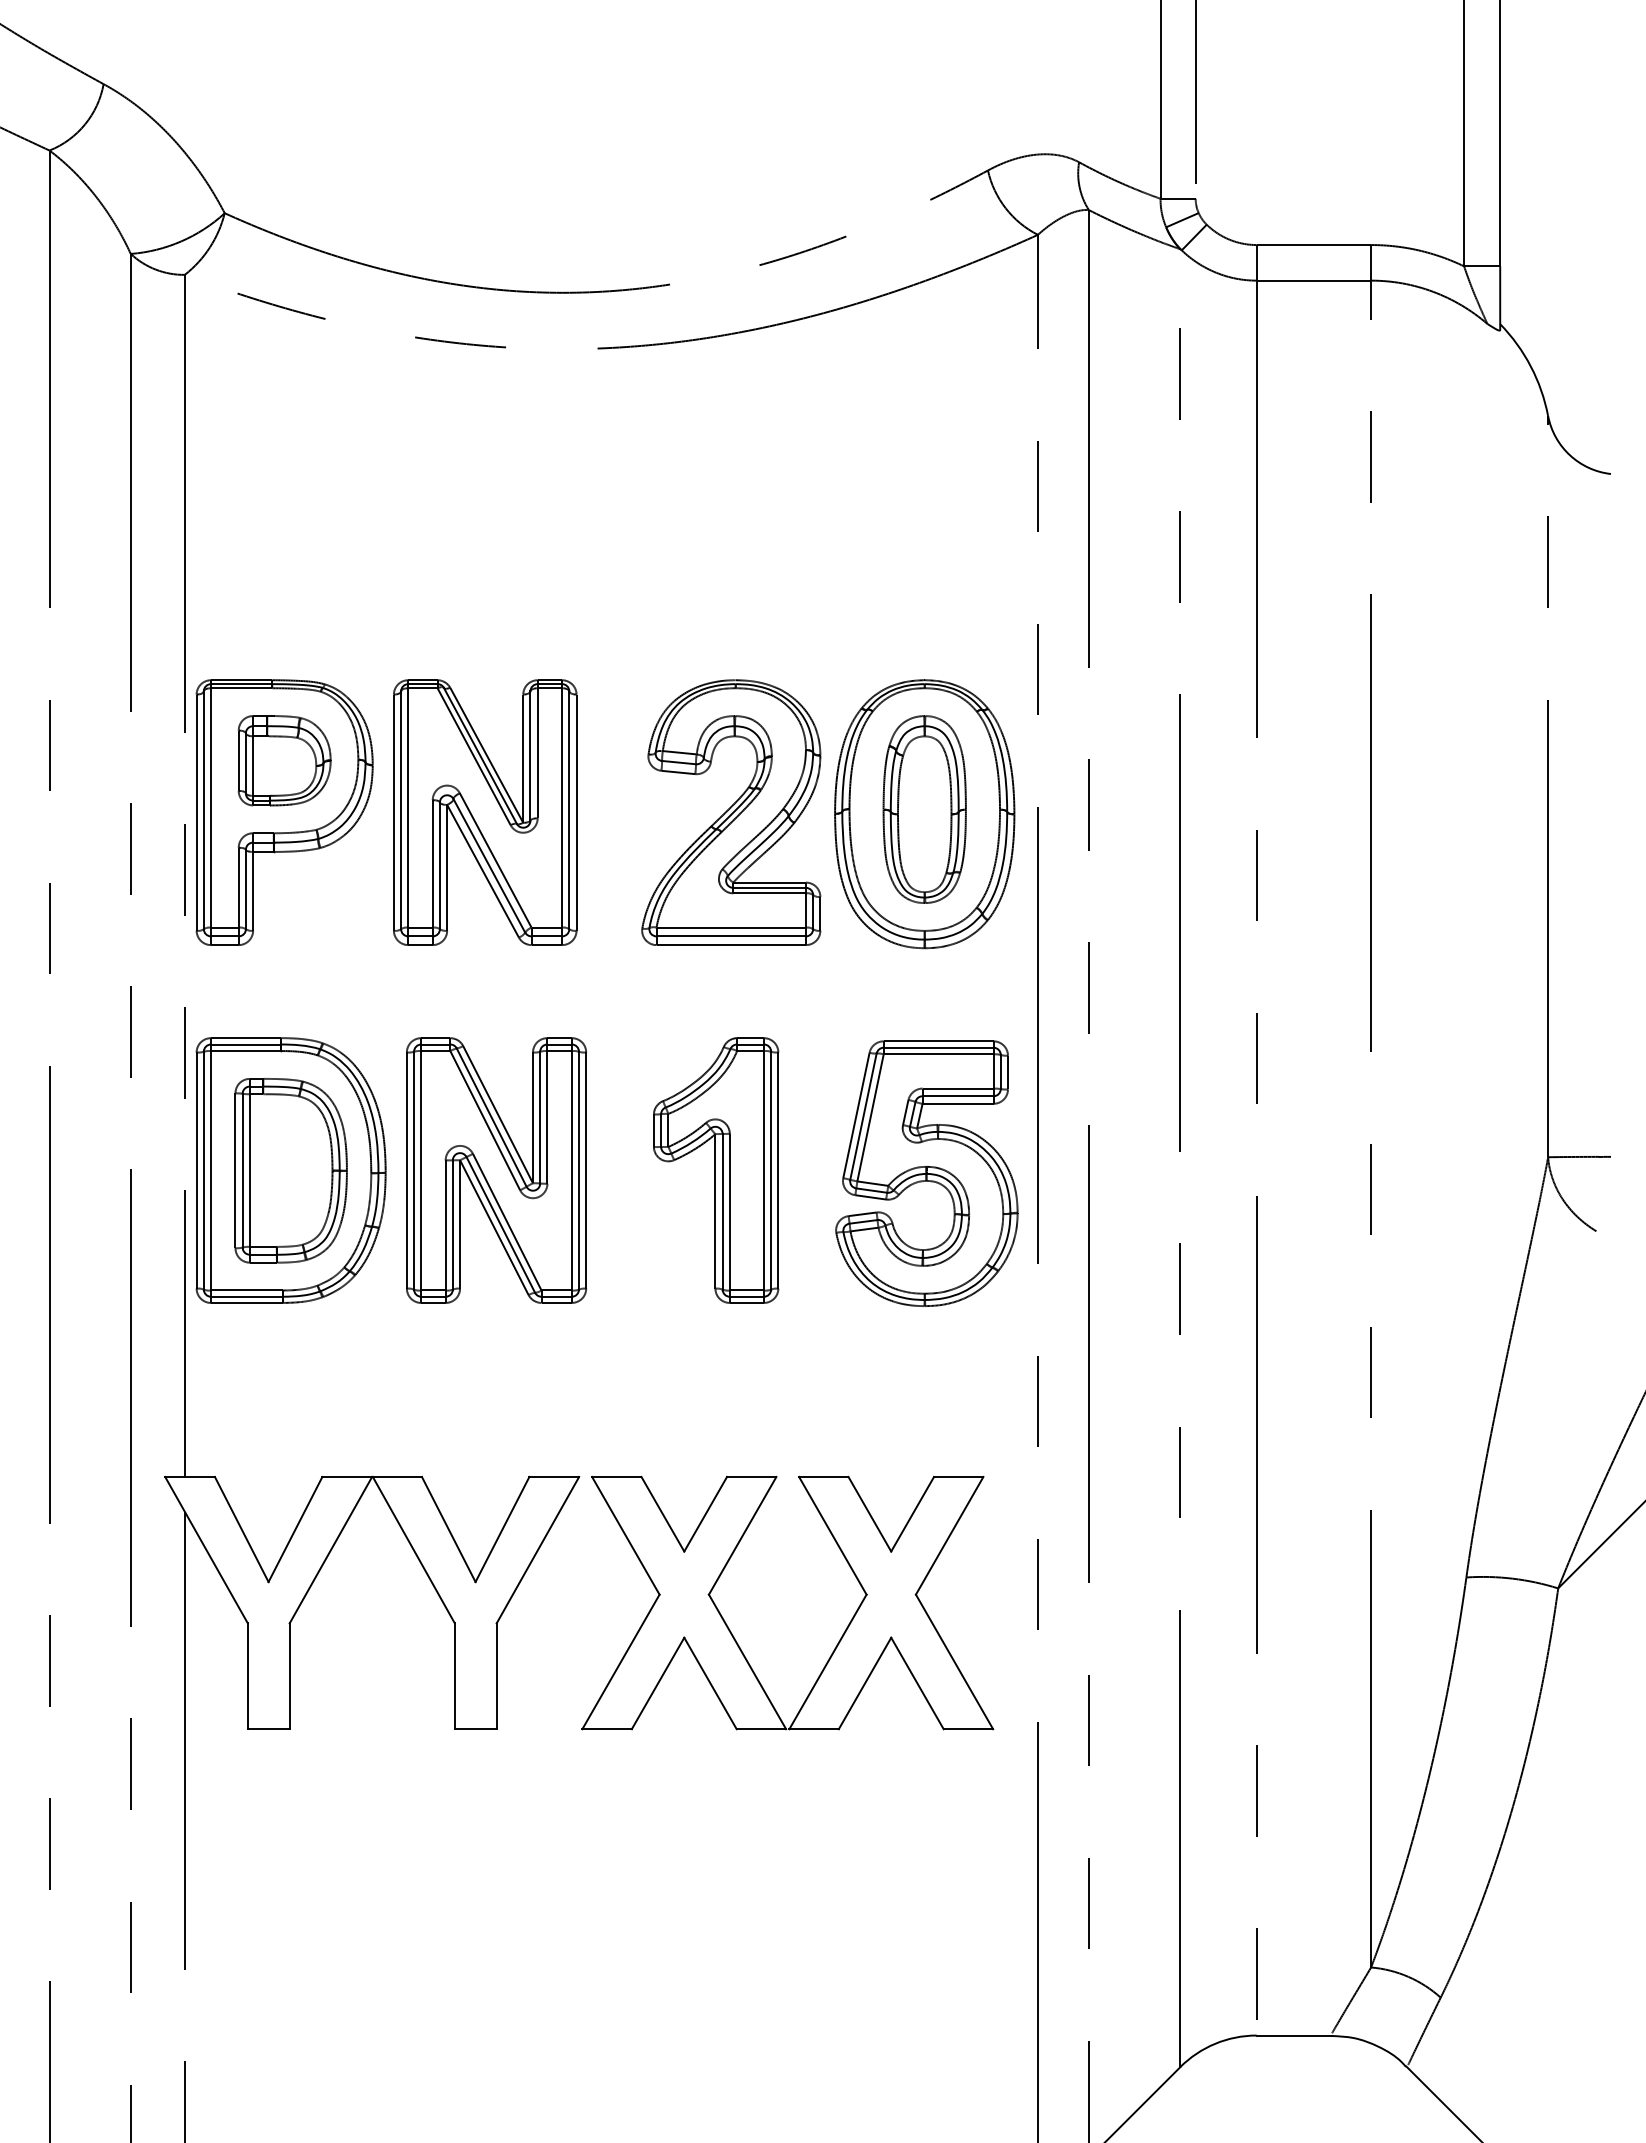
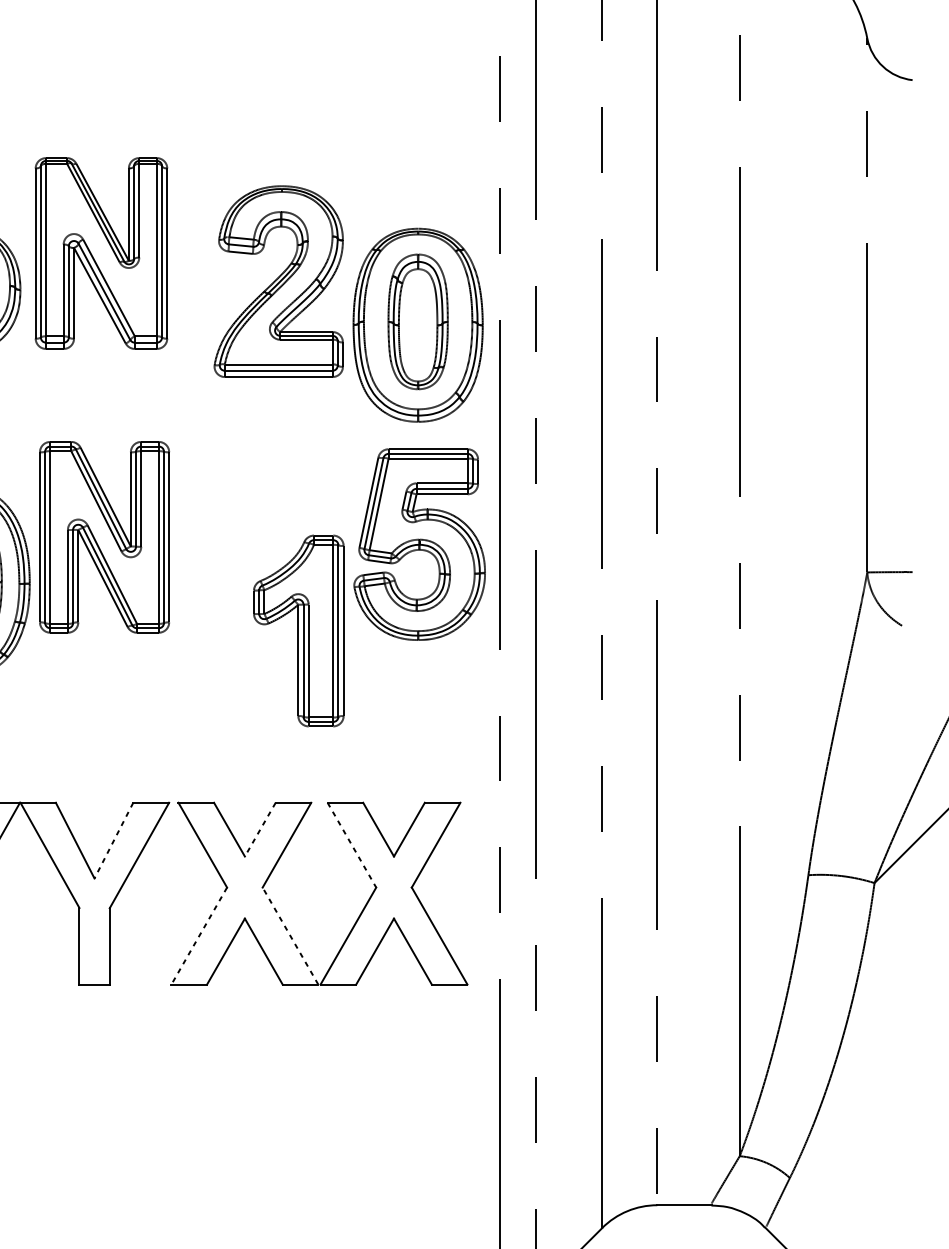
part: (485, 812) -> (101, 253), moved
part: (731, 812) -> (278, 281), moved
part: (496, 1170) -> (104, 537), moved
part: (716, 1170) -> (299, 630), moved
part: (926, 1173) -> (419, 544), moved
line: (705, 1514) -> (260, 829), solid -> dashed
line: (502, 1529) -> (113, 840), solid -> dashed
line: (832, 1535) -> (351, 844), solid -> dashed
line: (620, 1661) -> (198, 935), solid -> dashed
line: (747, 1661) -> (290, 935), solid -> dashed

